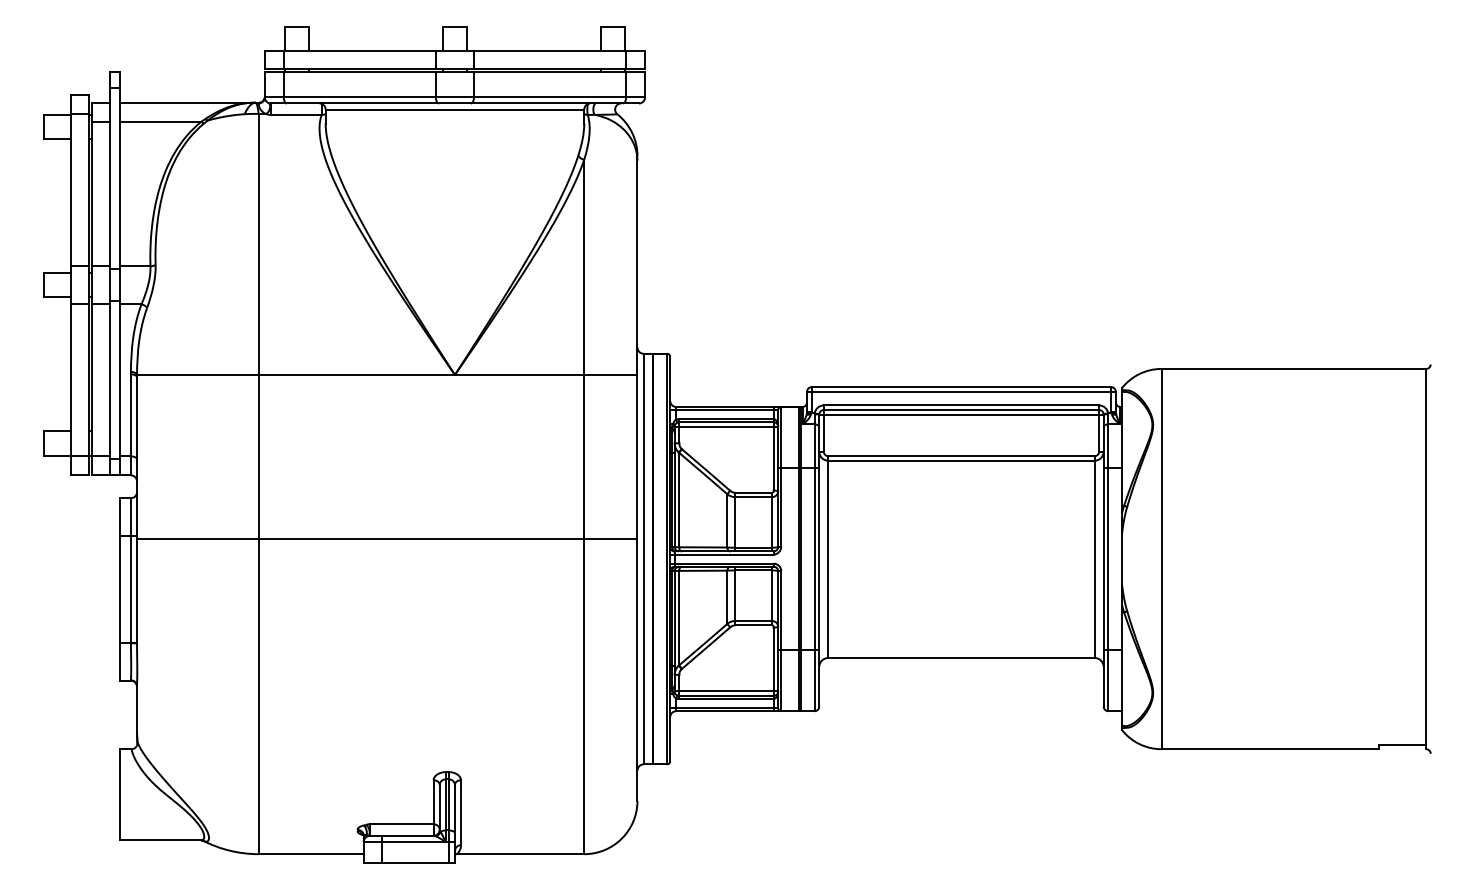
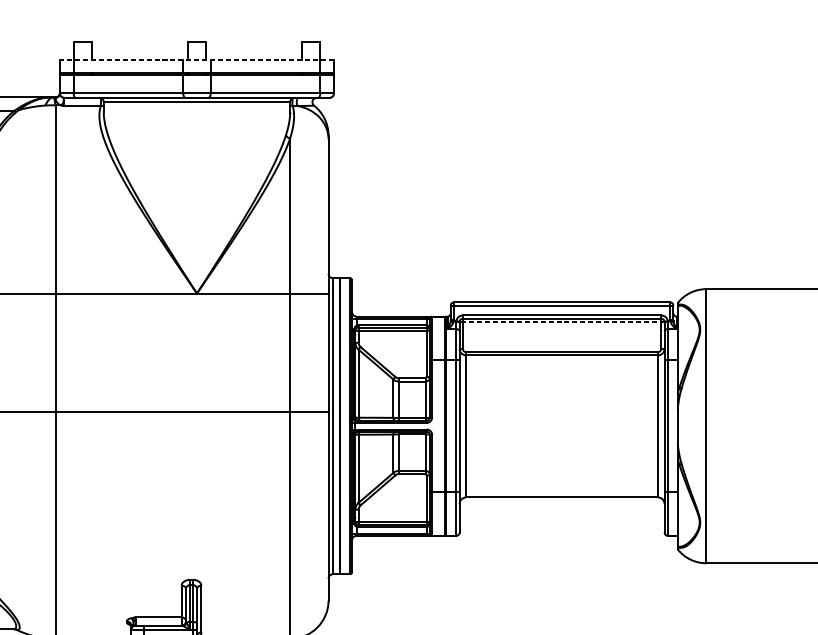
line: (454, 51) -> (196, 60), solid -> dashed
line: (960, 414) -> (561, 322), solid -> dashed

